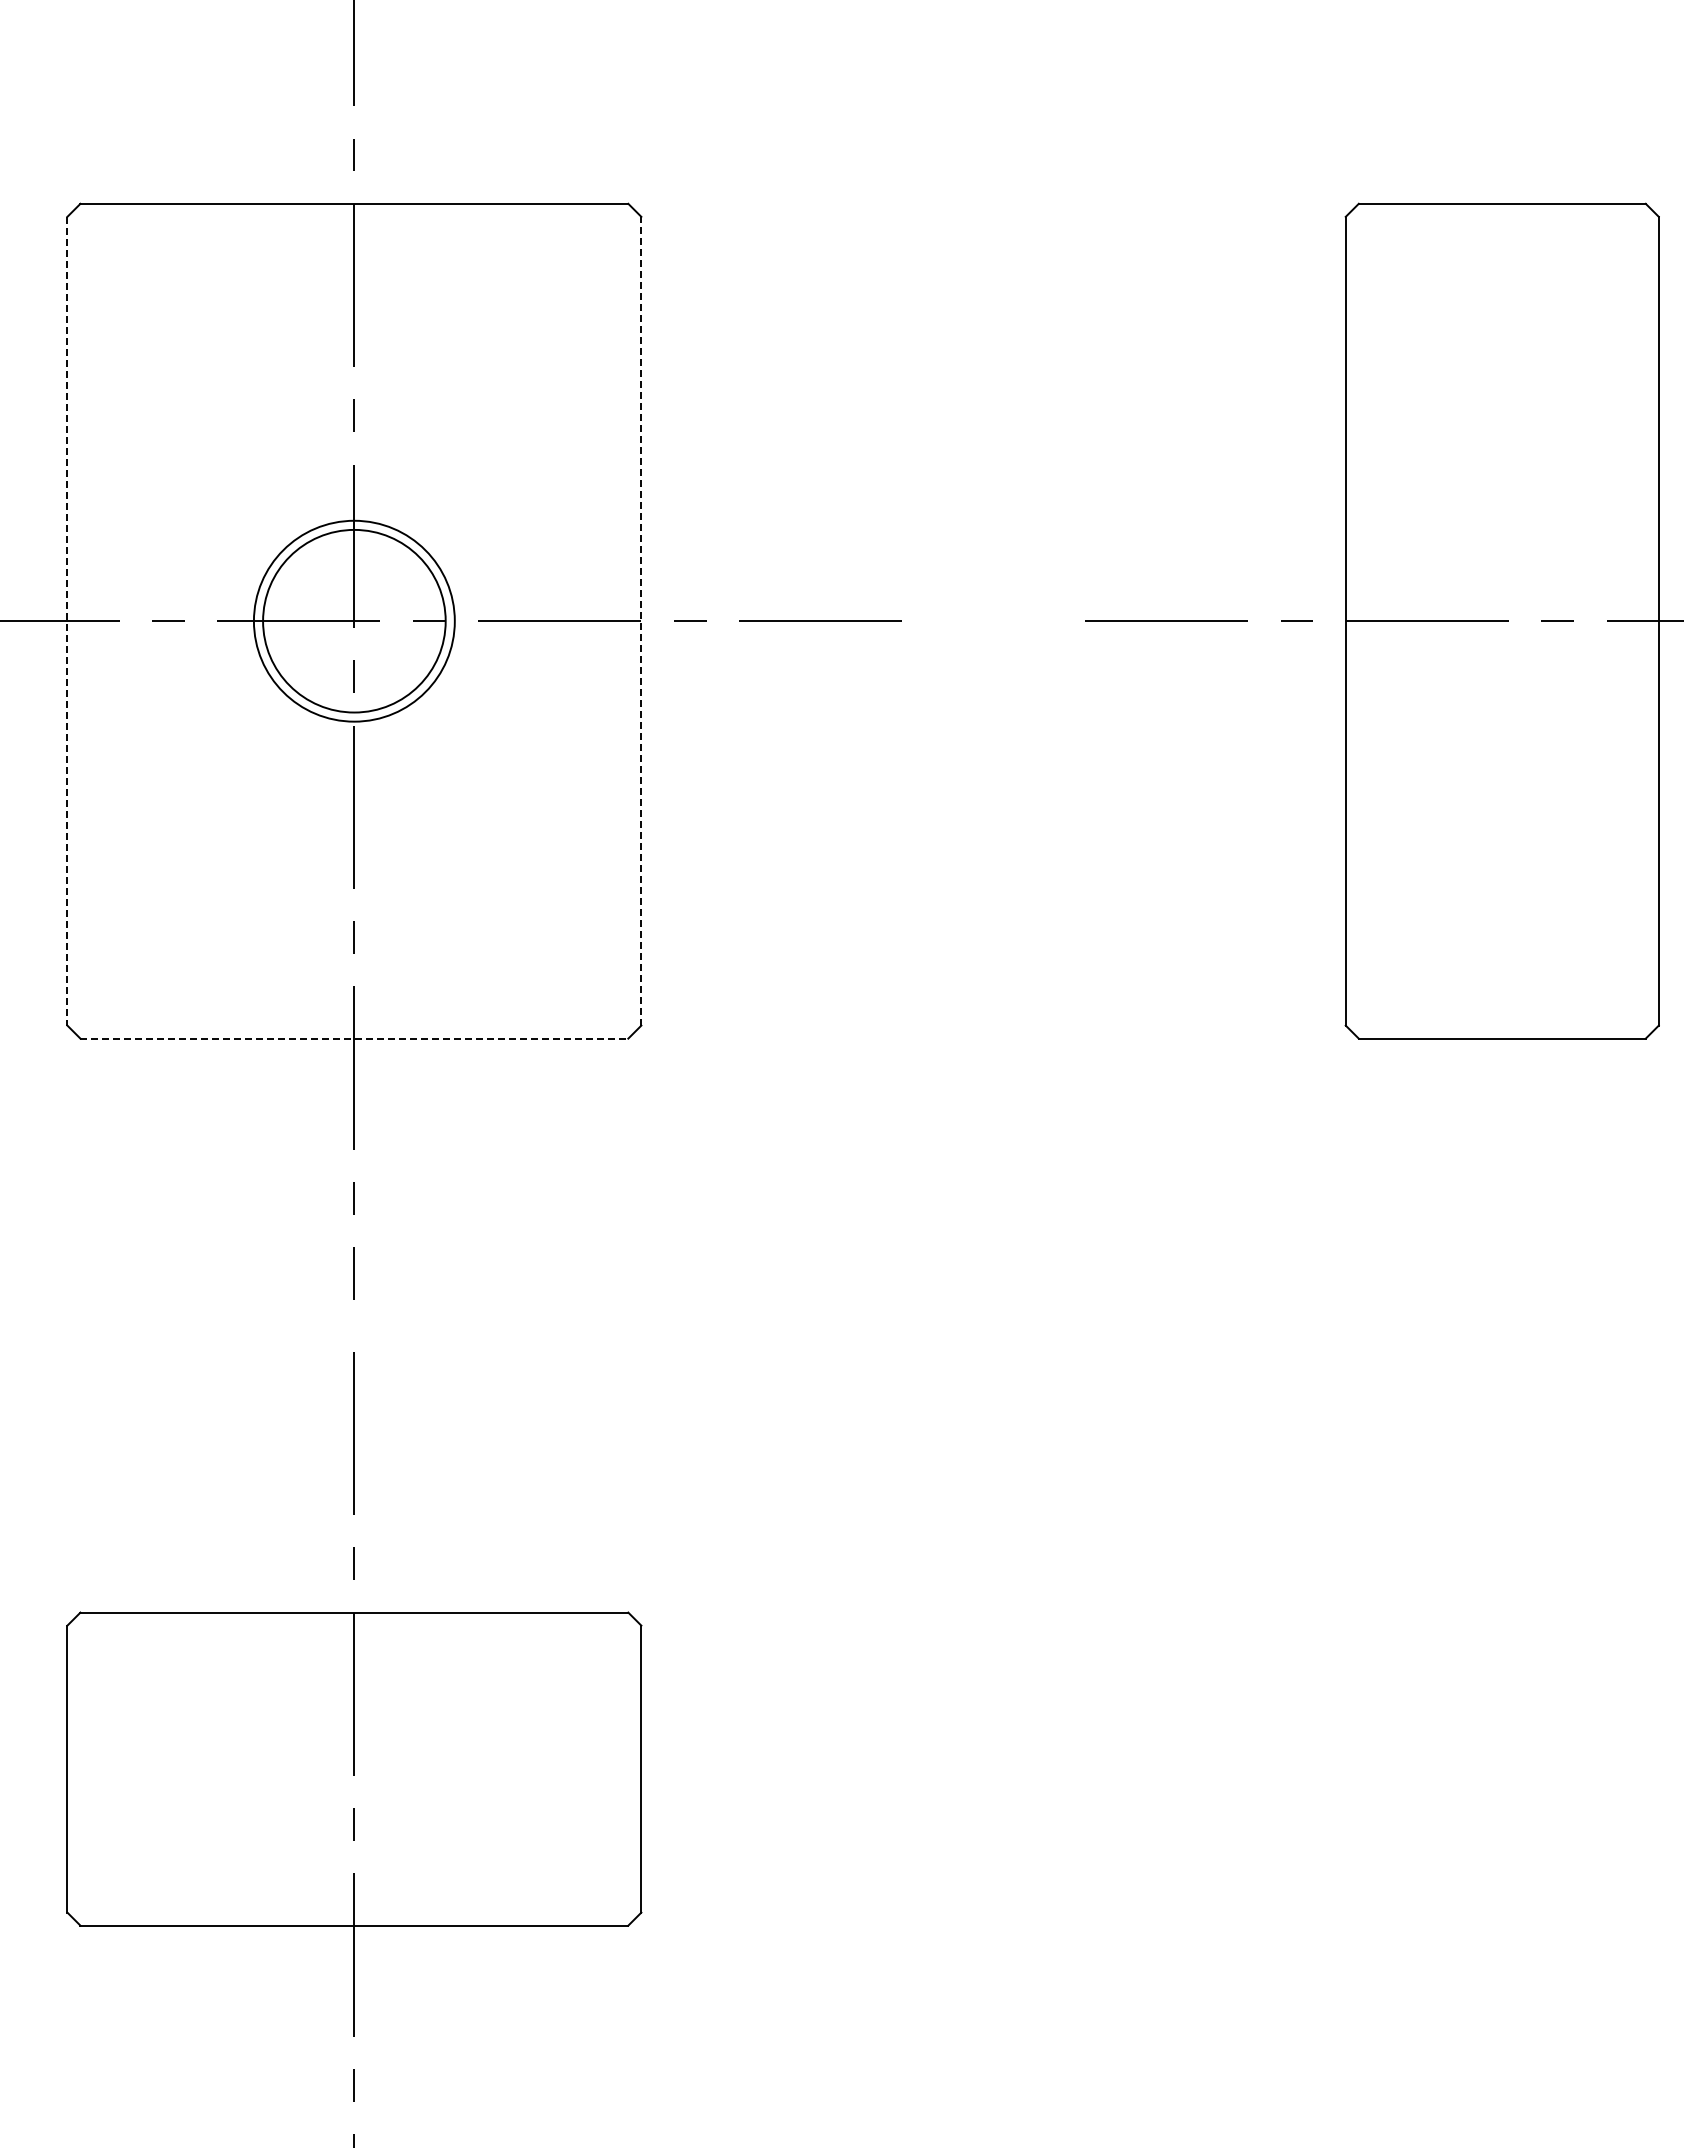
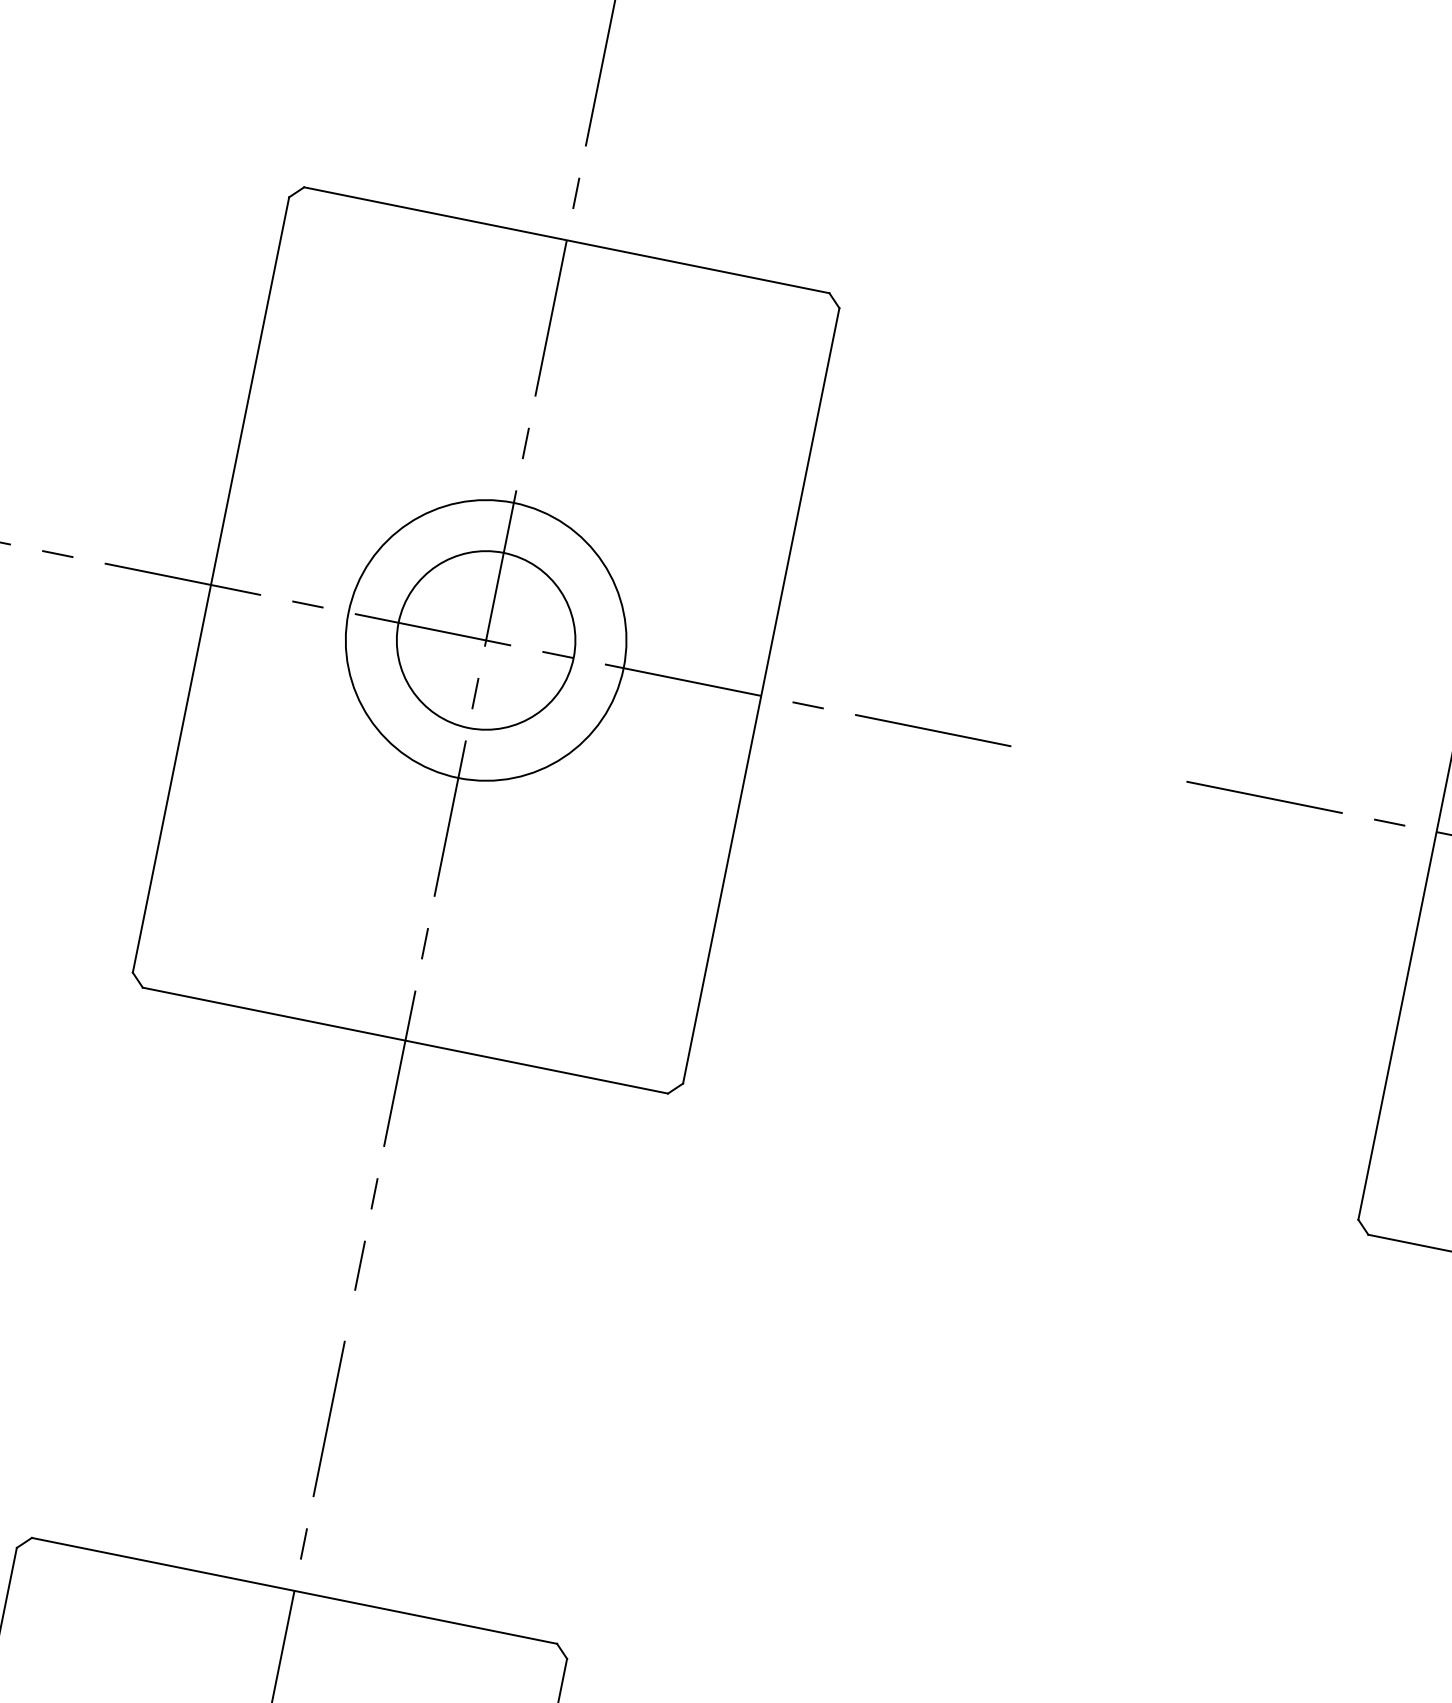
circle: (353, 620) -> (485, 639), size x1.43
line: (641, 620) -> (761, 695), dashed -> solid
line: (67, 621) -> (211, 585), dashed -> solid
line: (354, 1038) -> (405, 1040), dashed -> solid

